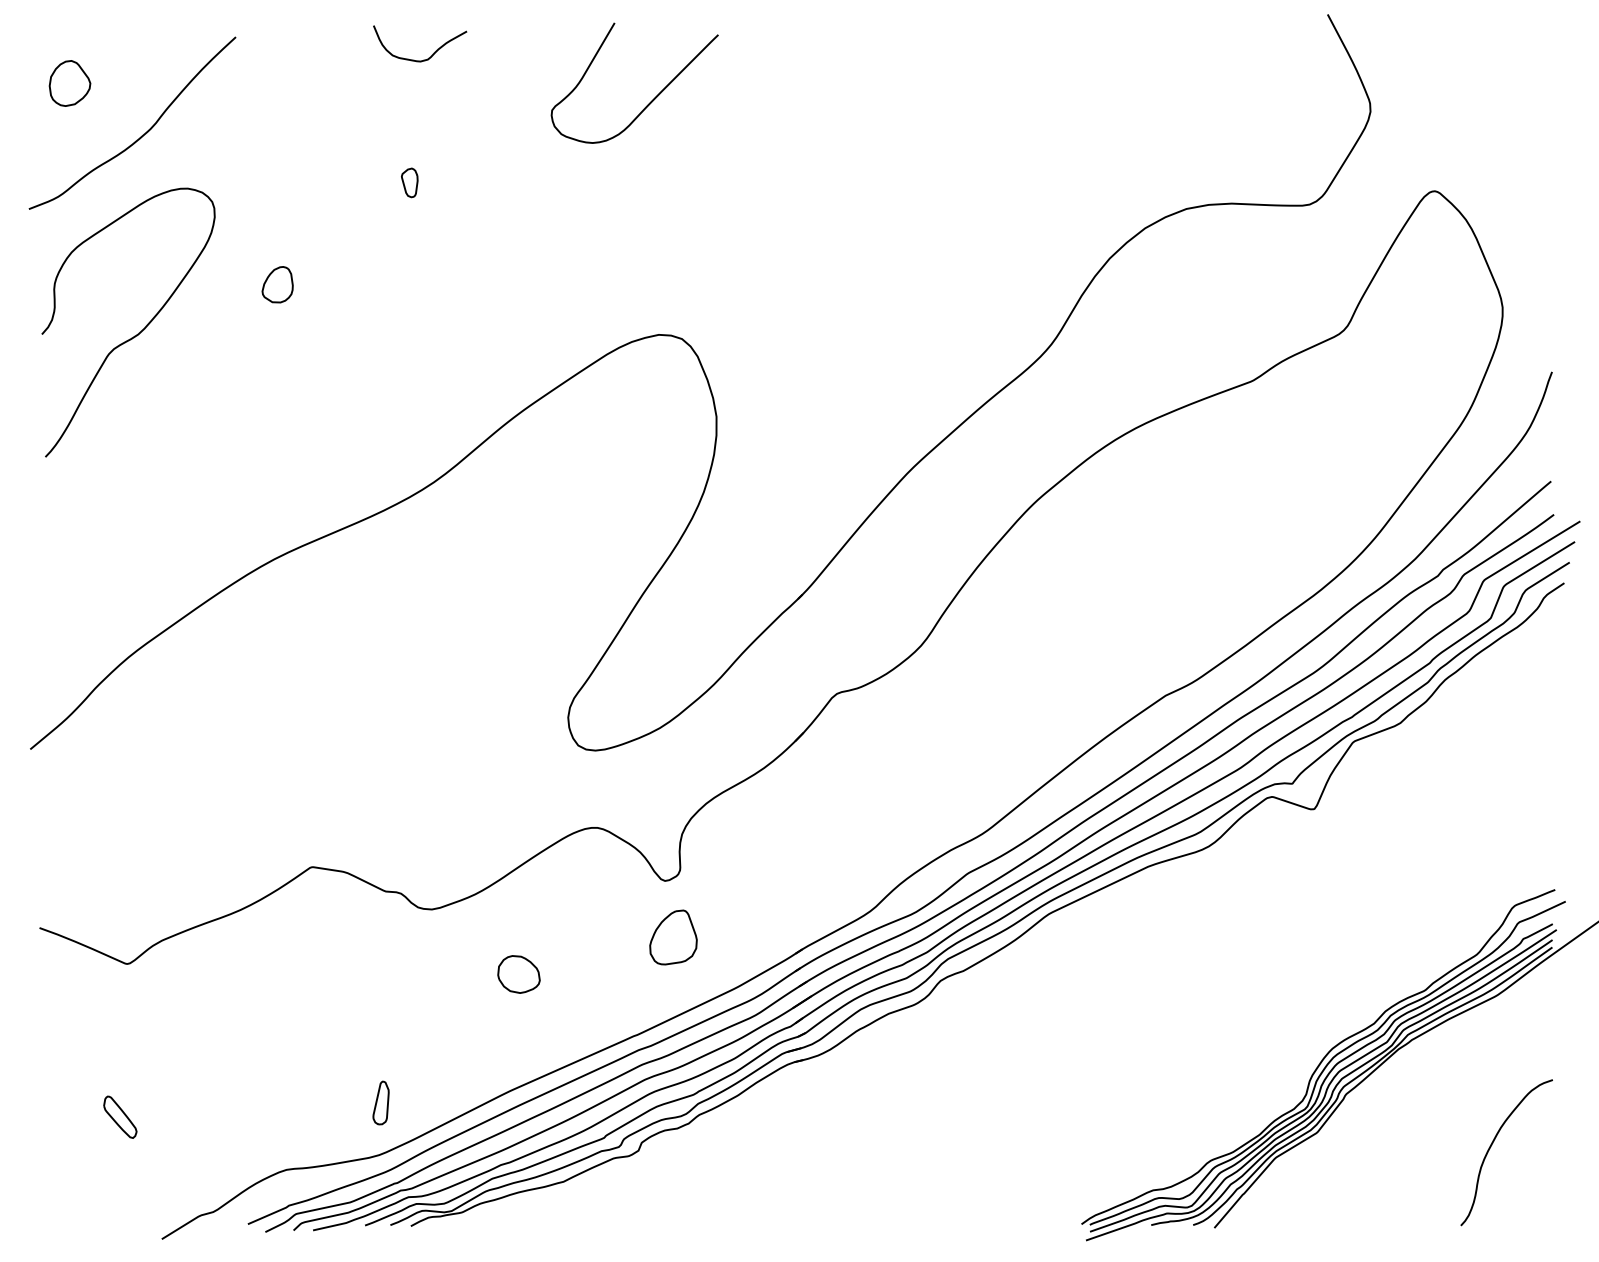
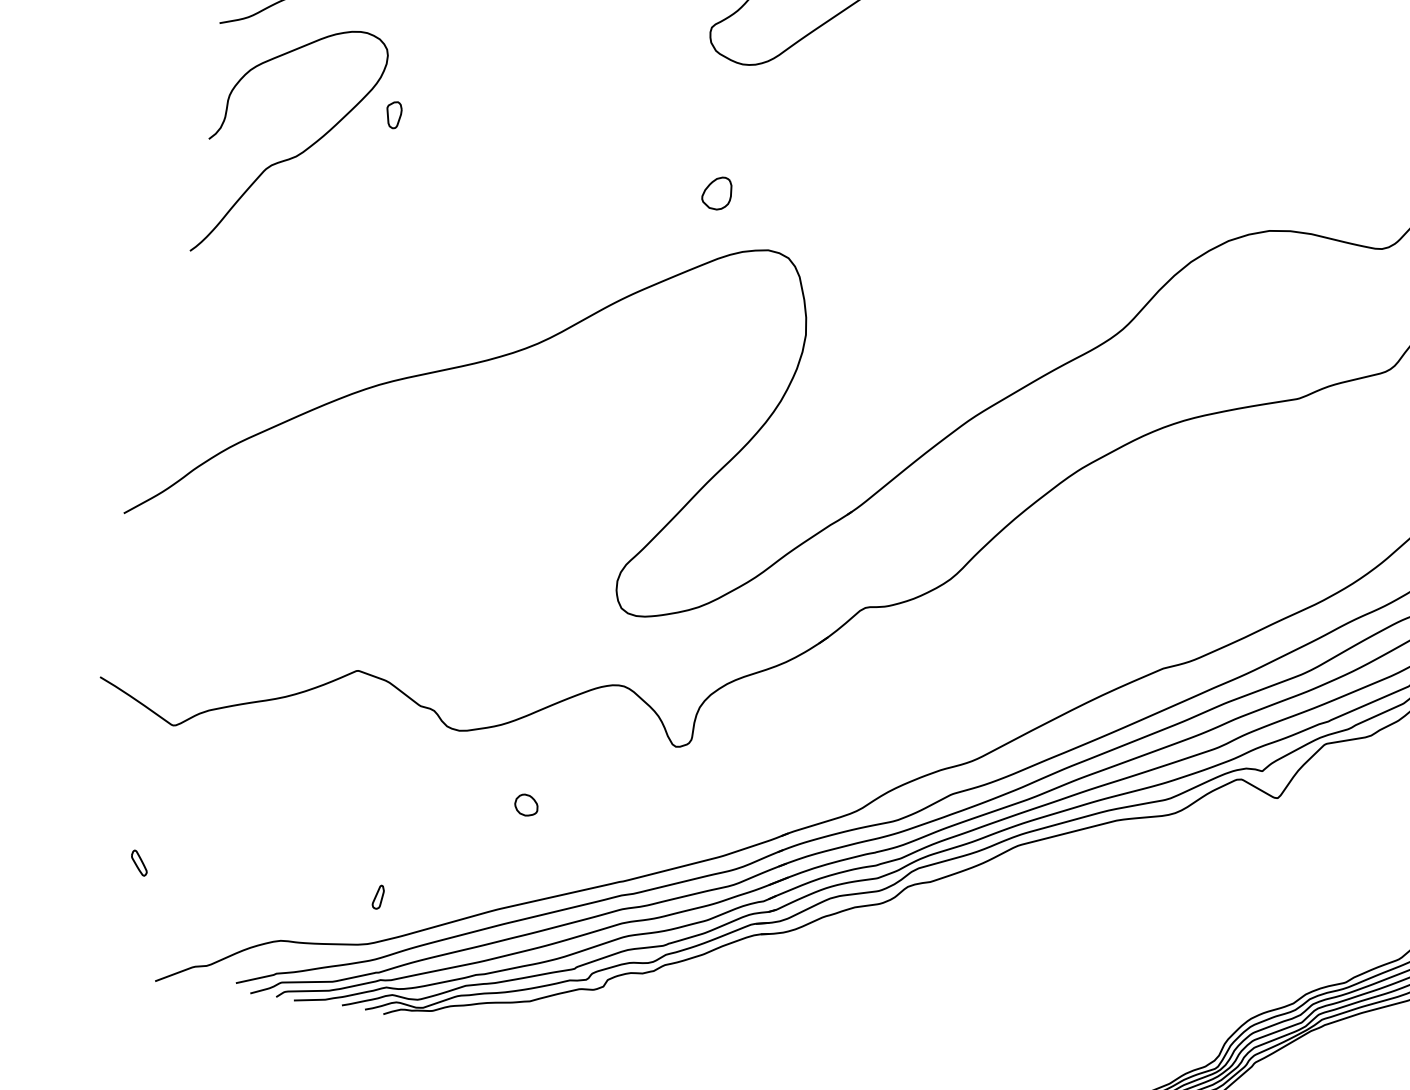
part: (409, 182) -> (393, 114), moved
part: (277, 284) -> (717, 192), moved
part: (673, 937) -> (673, 799), removed
part: (518, 974) -> (526, 805), size x0.6
part: (380, 1102) -> (378, 896), size x0.6
part: (120, 1116) -> (139, 862), size x0.6

